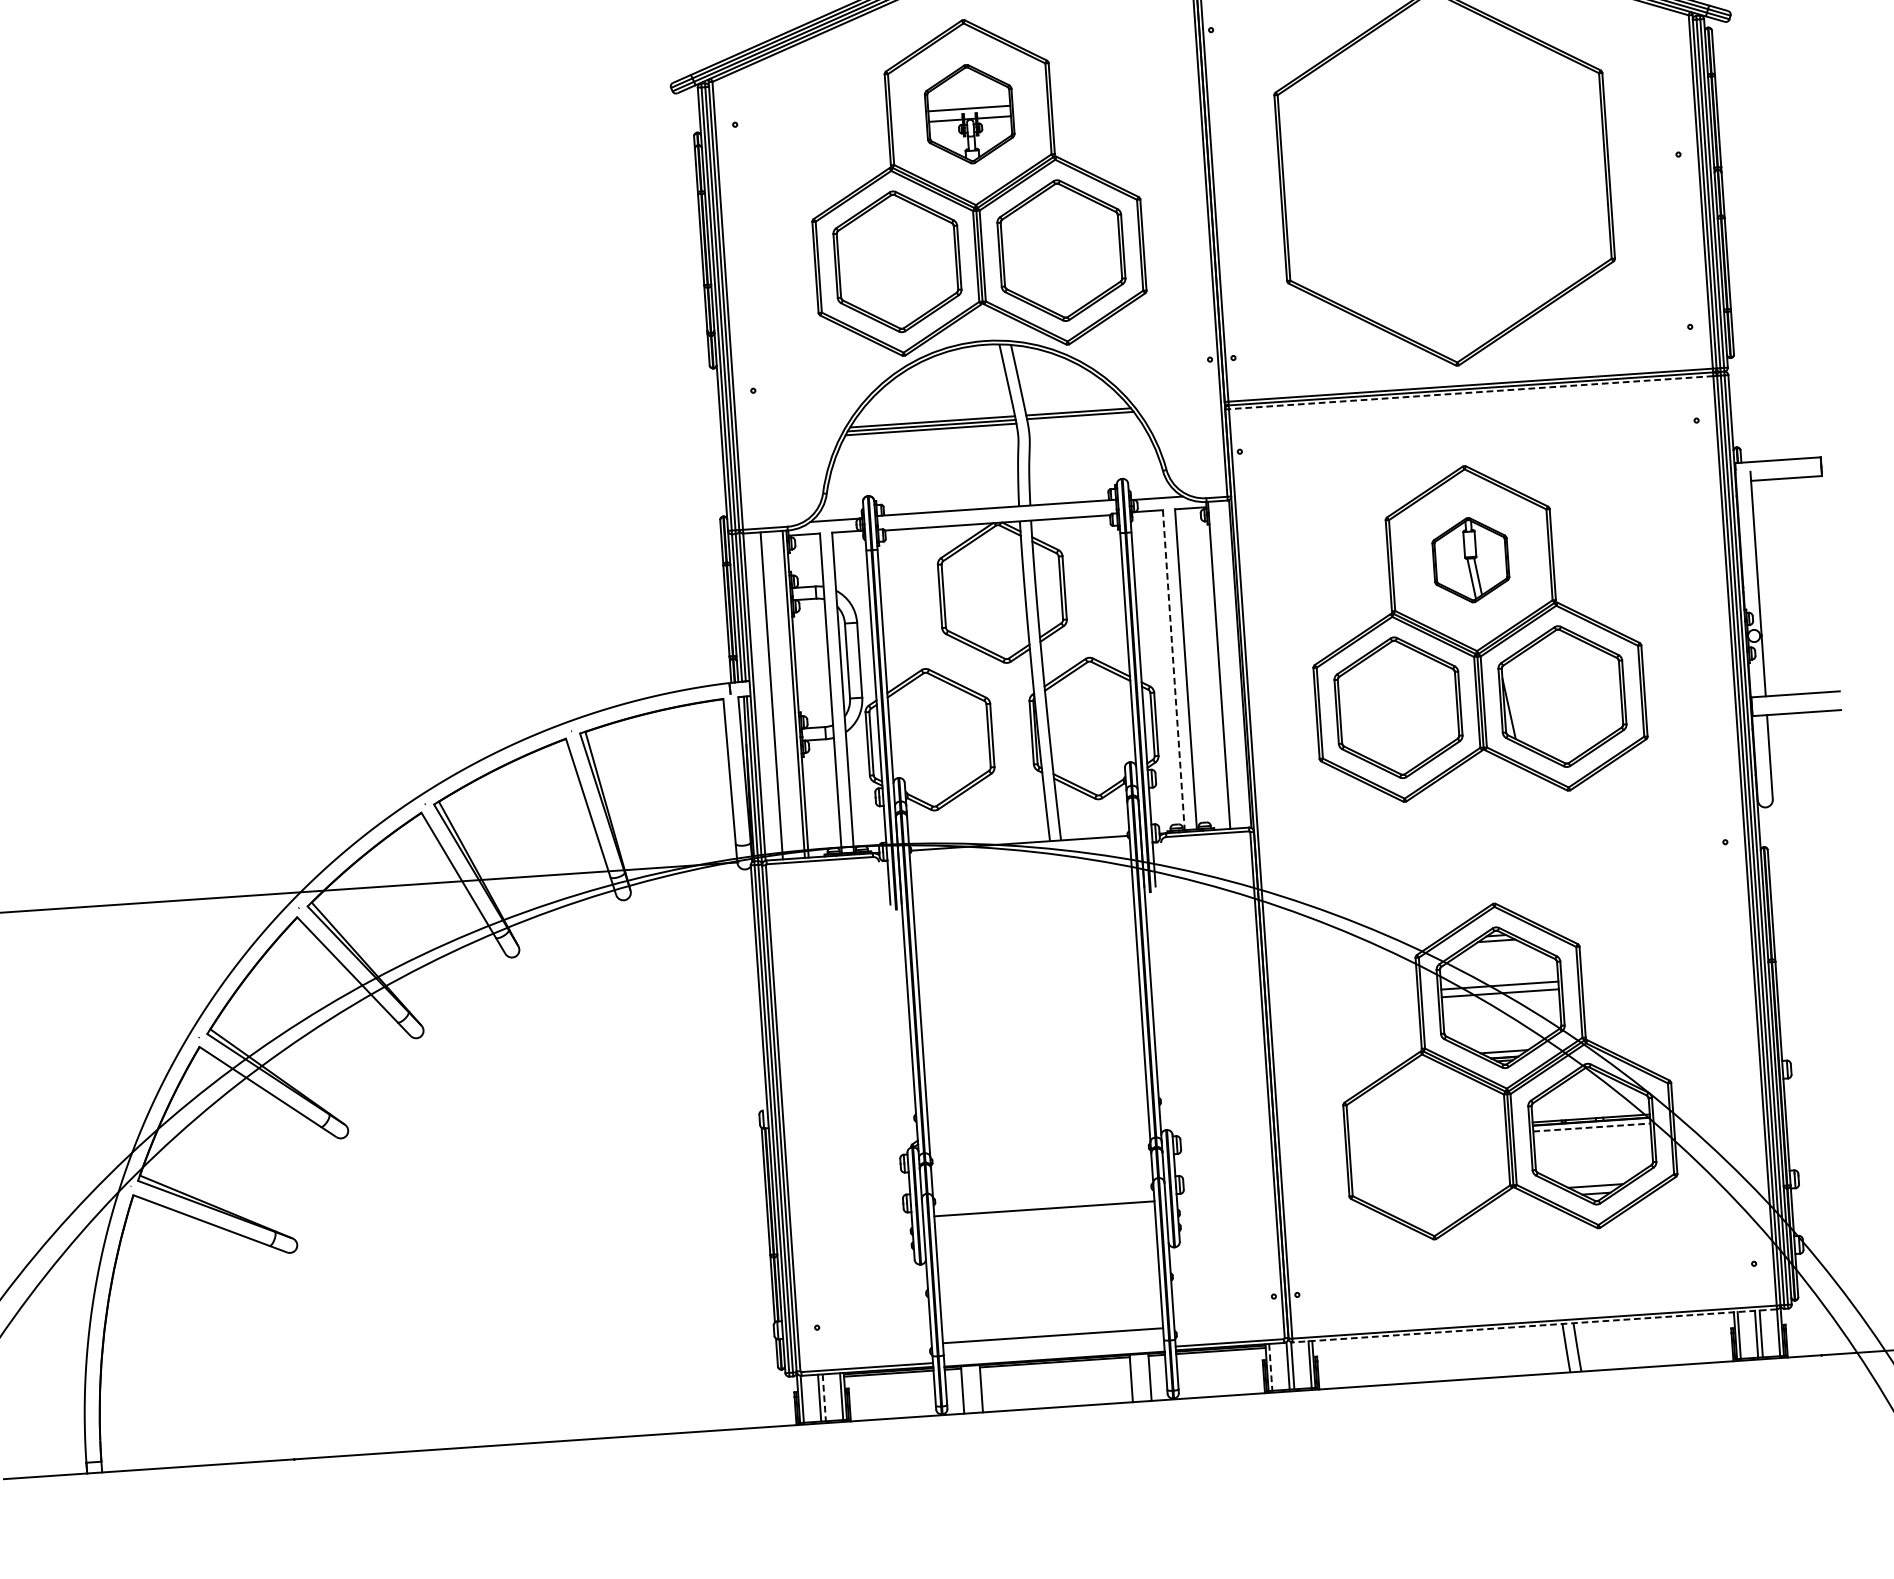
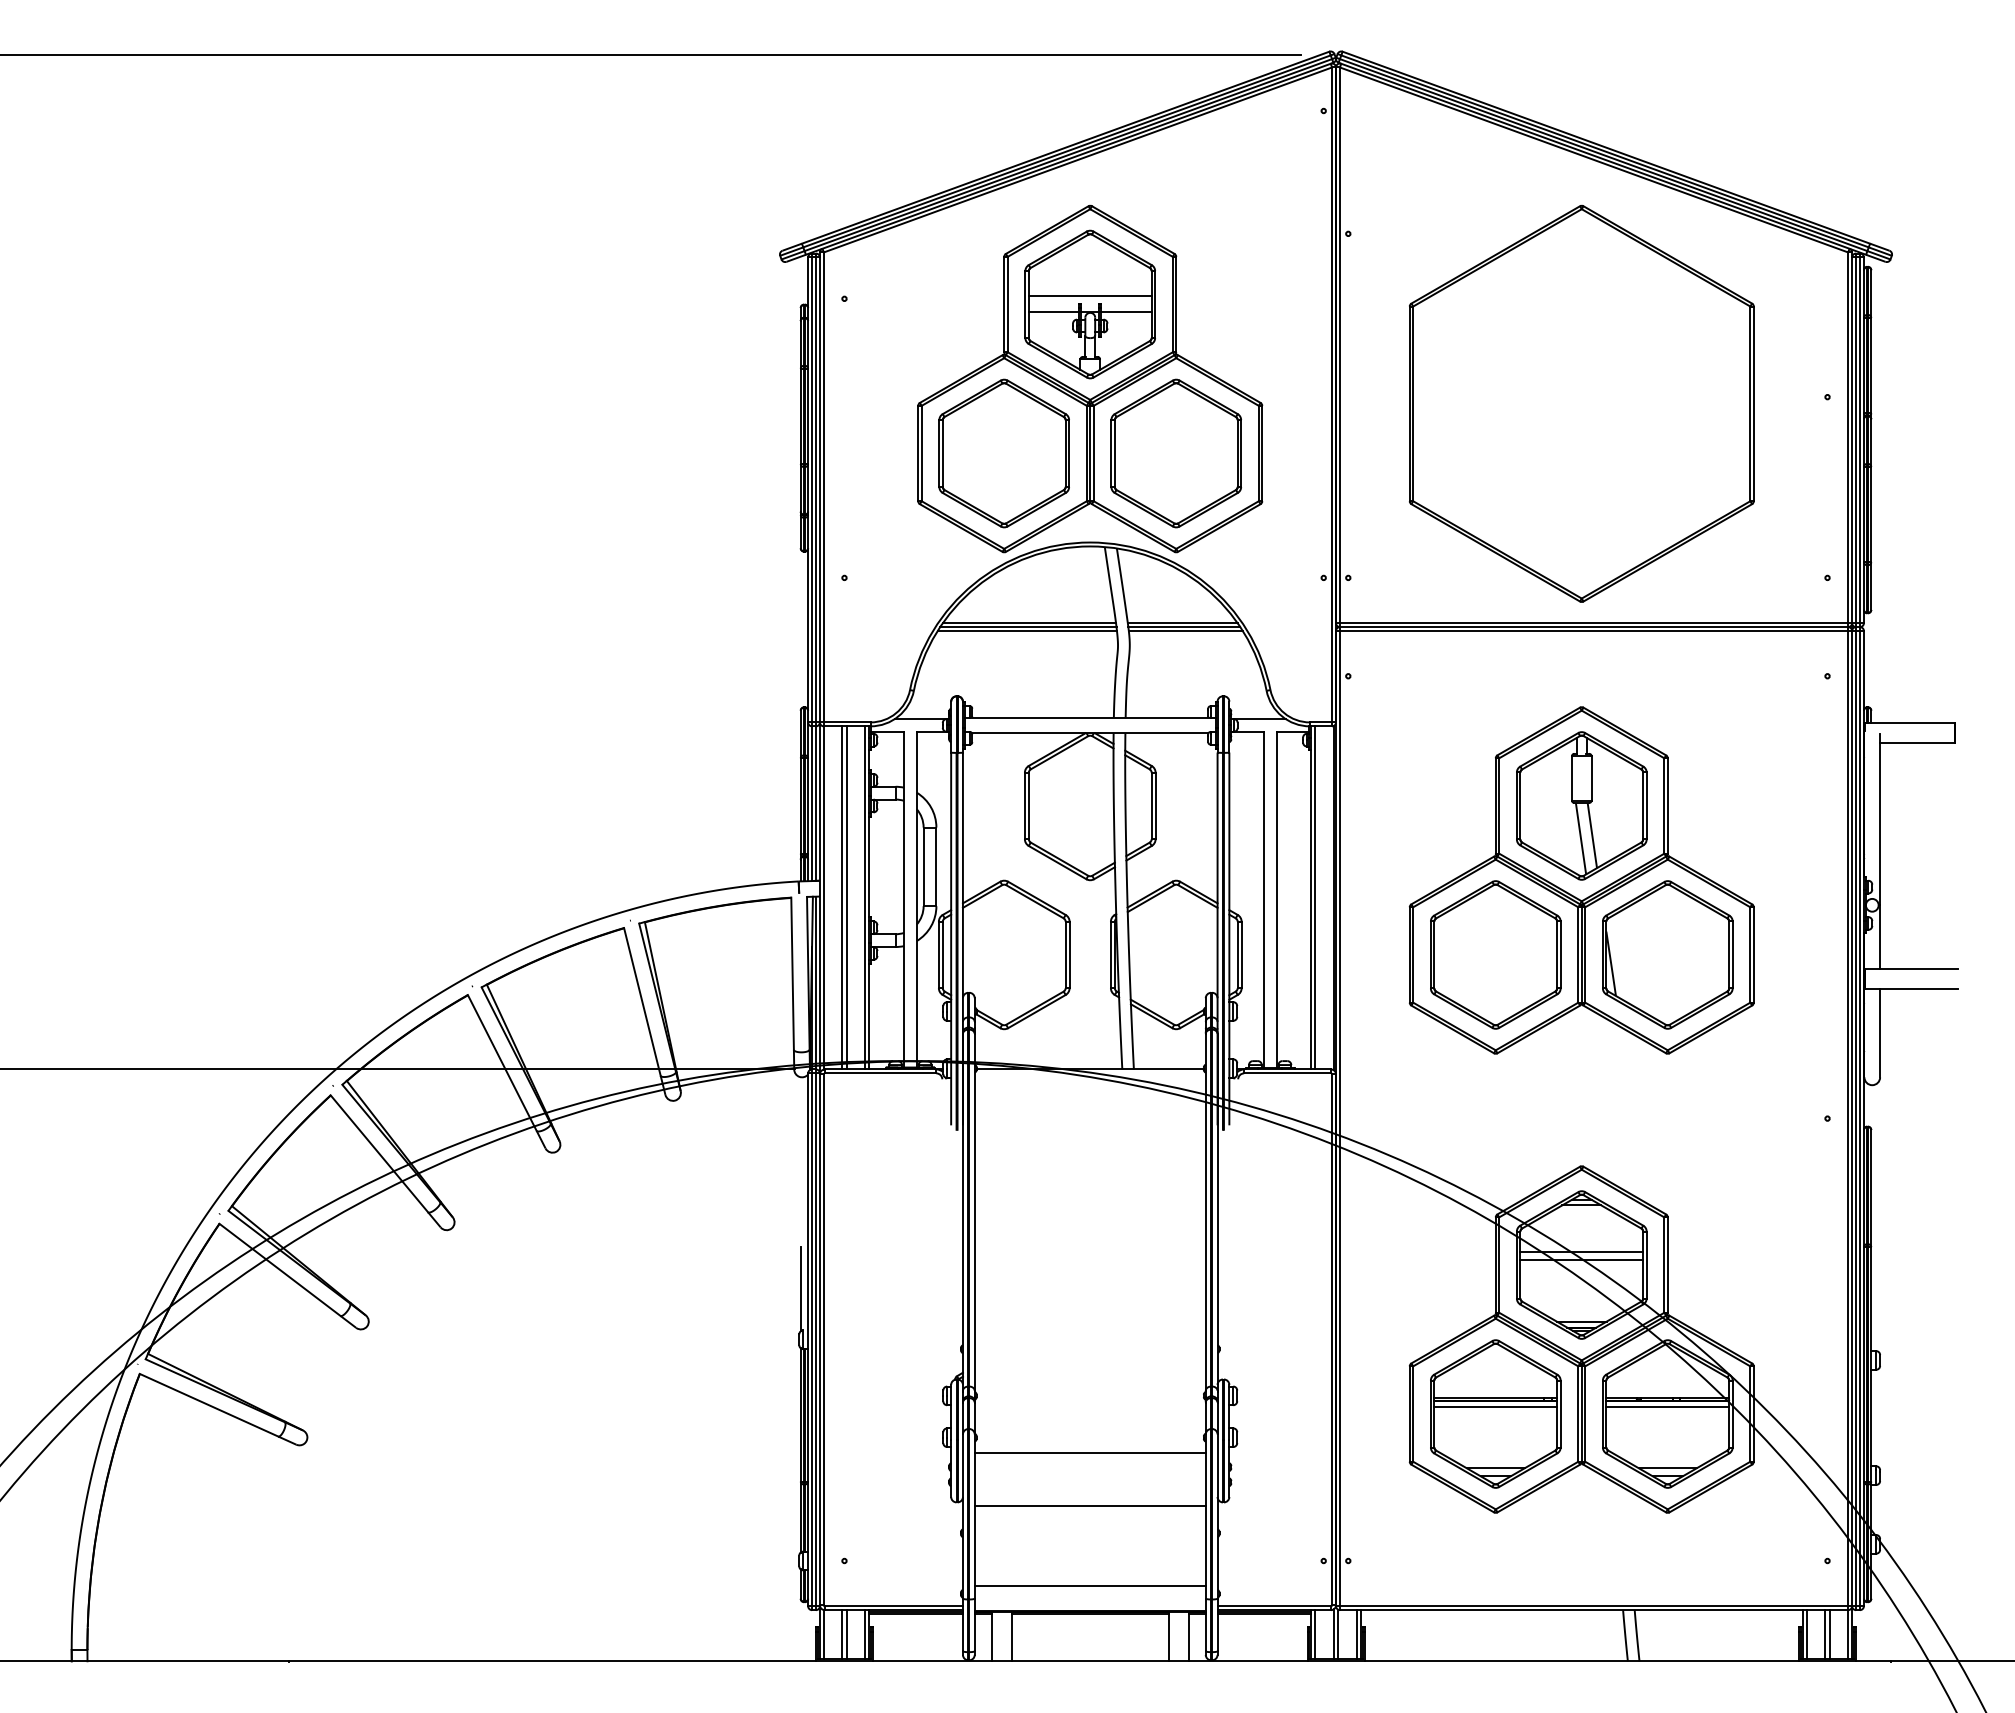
part: (969, 114) -> (1089, 304), size x1.43
line: (1470, 393) -> (1593, 631), dashed -> solid
line: (1081, 419) -> (1185, 631), added
part: (1470, 559) -> (1581, 805), size x1.67
line: (1222, 664) -> (1315, 897), added
line: (1173, 670) -> (1263, 899), dashed -> solid
line: (775, 695) -> (846, 897), added
line: (757, 1071) -> (800, 1289), added
line: (1592, 1127) -> (1668, 1407), dashed -> solid
part: (1428, 1144) -> (1495, 1413), added
line: (1047, 1258) -> (1089, 1505), added
line: (1534, 1326) -> (1593, 1610), dashed -> solid
line: (1270, 1367) -> (1315, 1634), dashed -> solid
line: (823, 1397) -> (846, 1634), dashed -> solid

